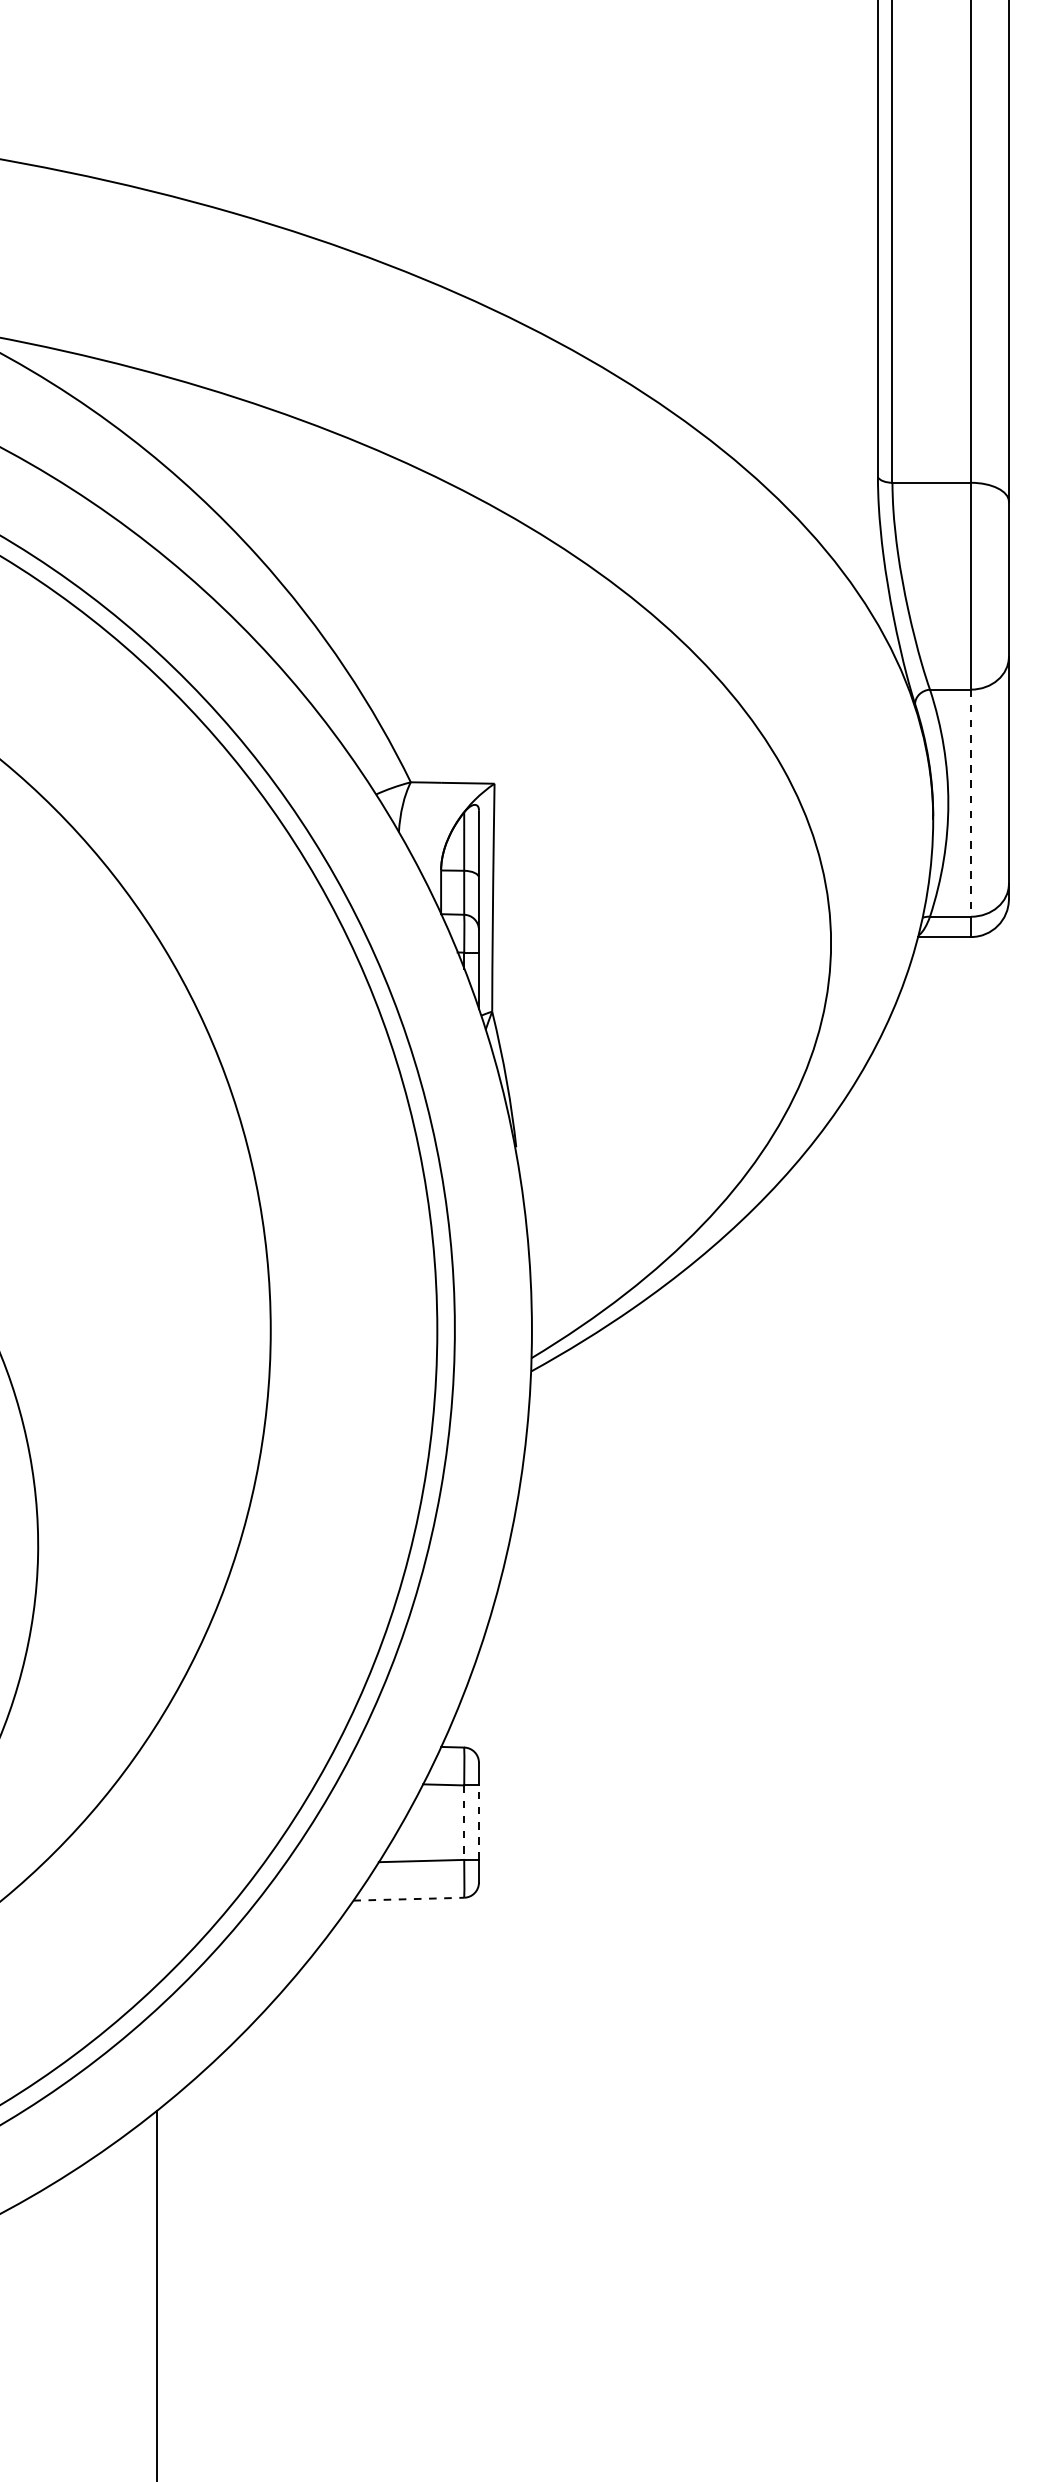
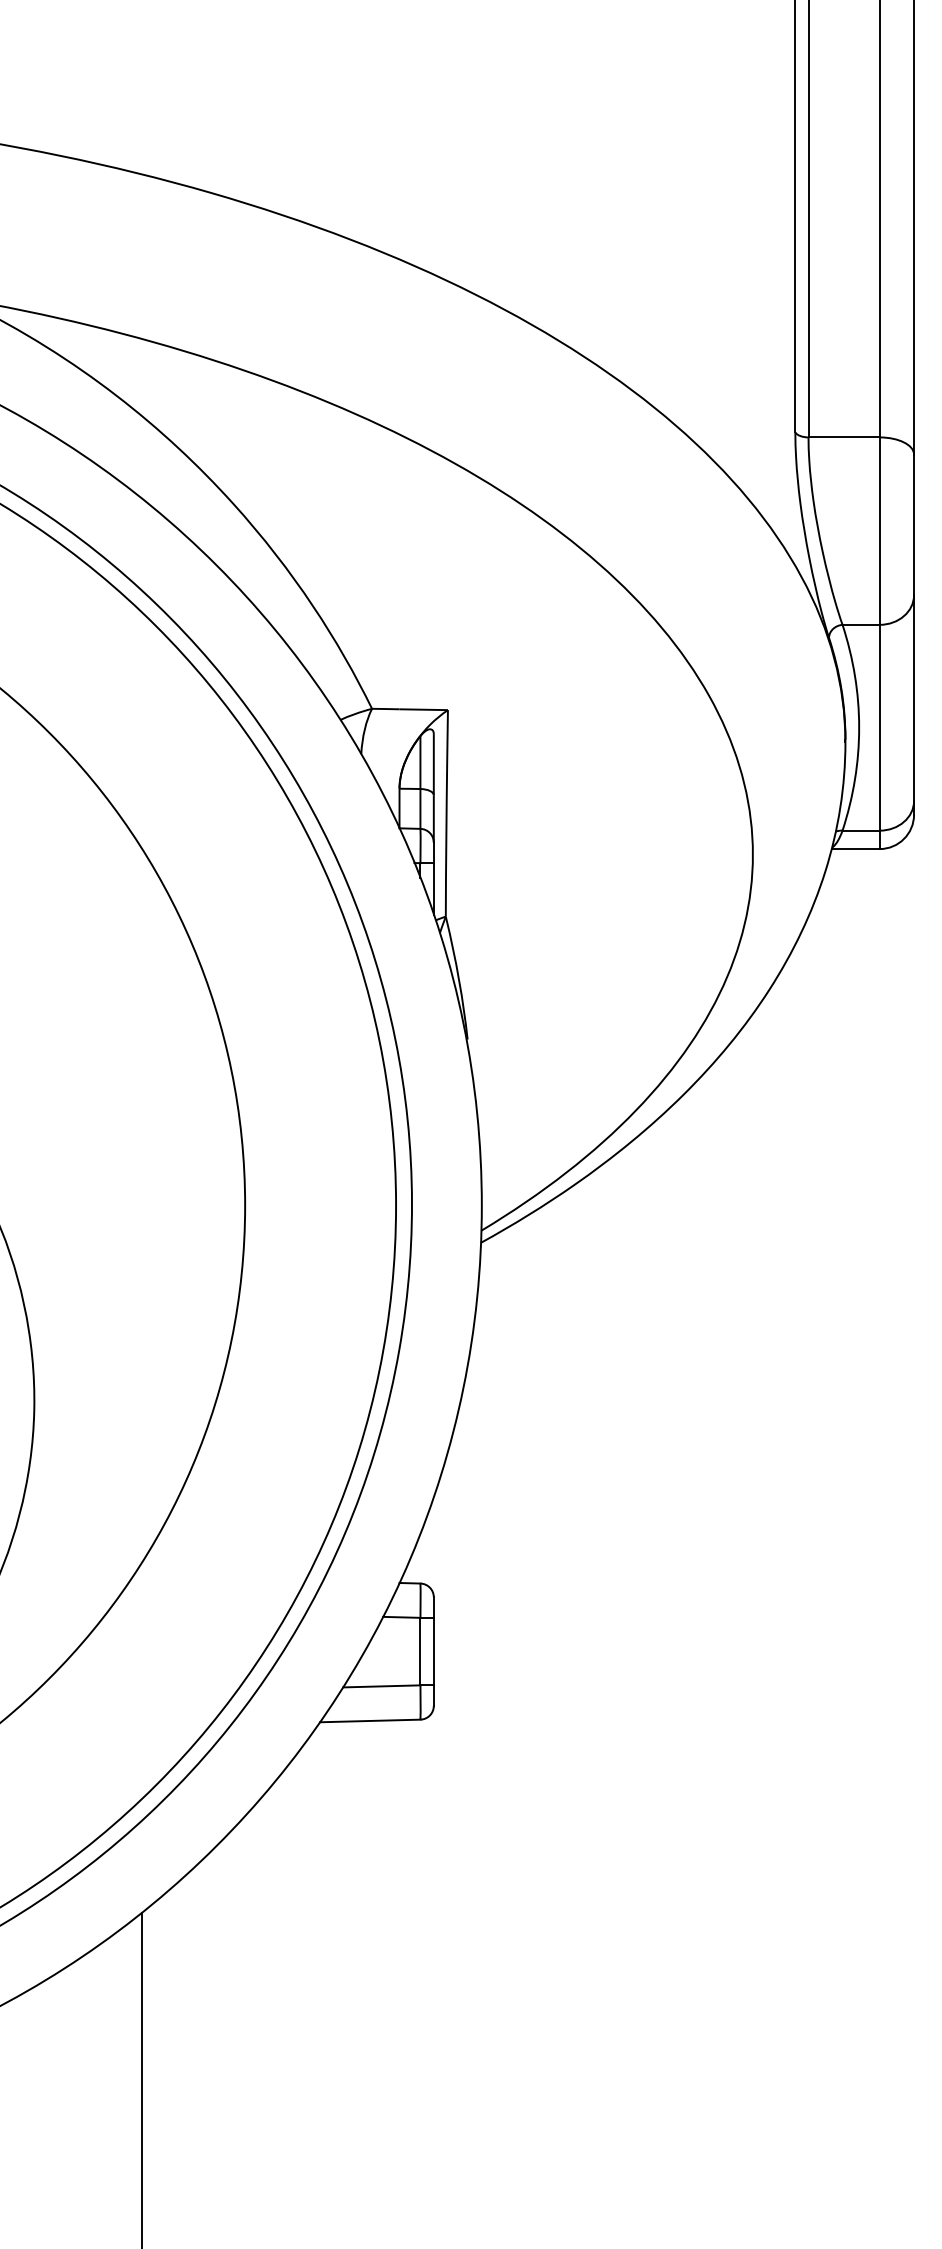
line: (971, 803) -> (880, 728), dashed -> solid
line: (478, 1822) -> (433, 1651), dashed -> solid
line: (464, 1823) -> (420, 1652), dashed -> solid
line: (409, 1899) -> (370, 1721), dashed -> solid

